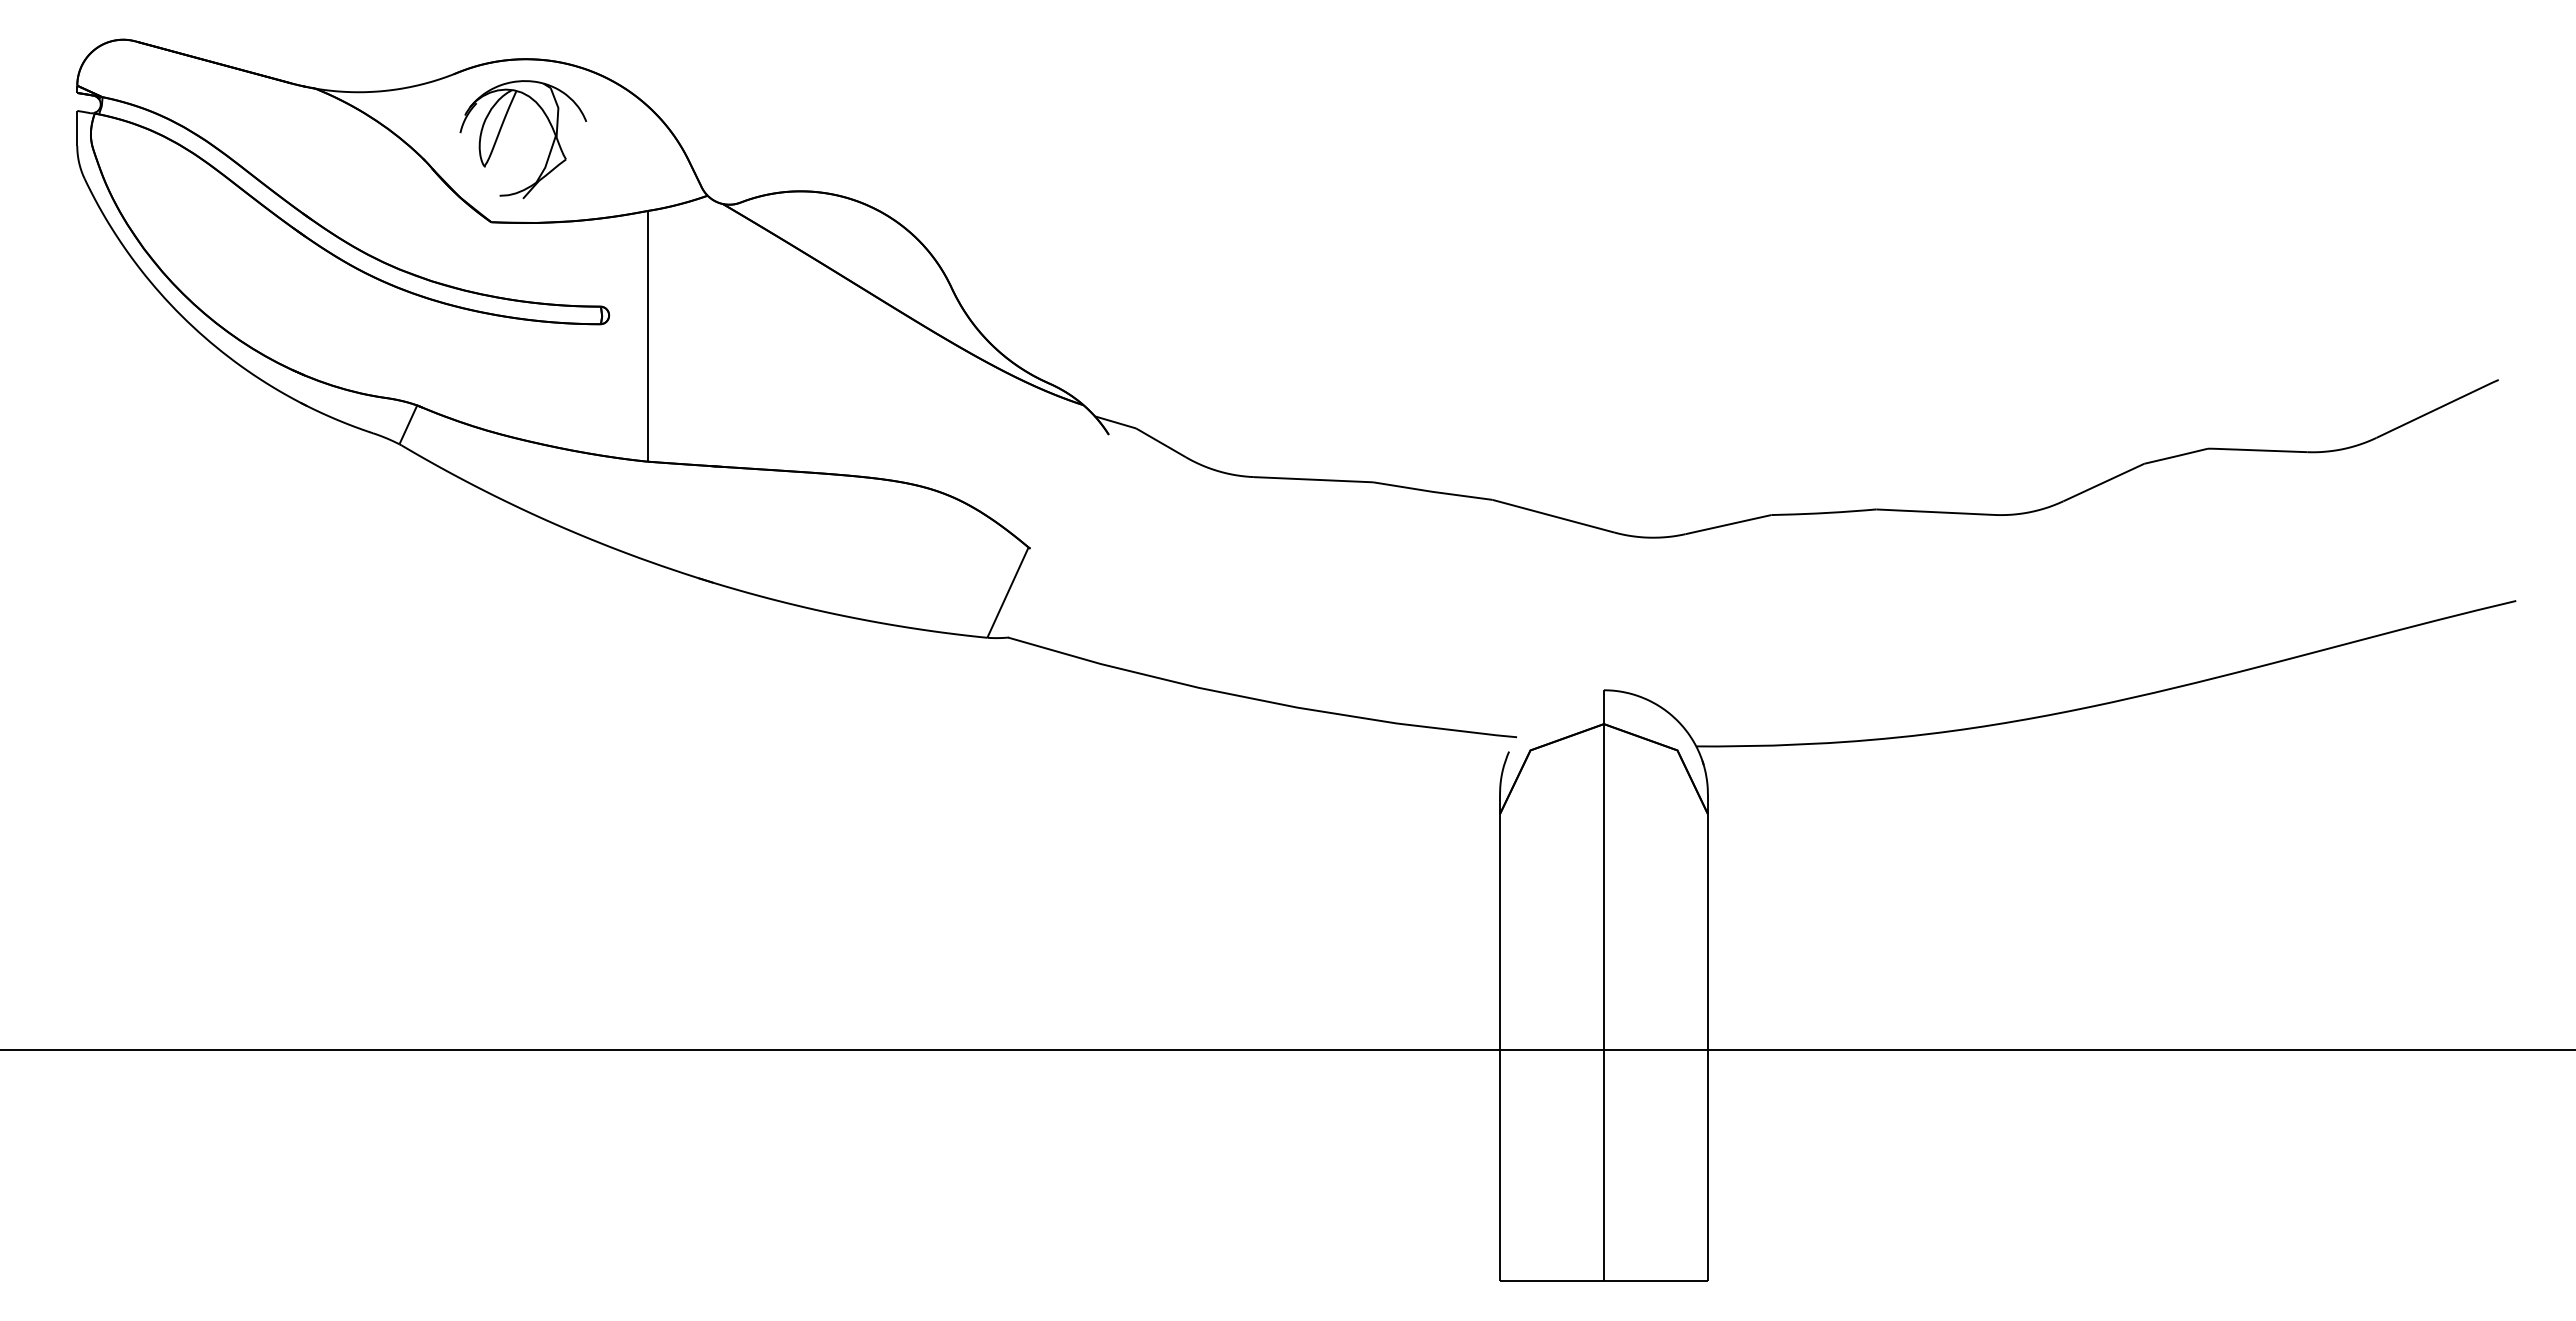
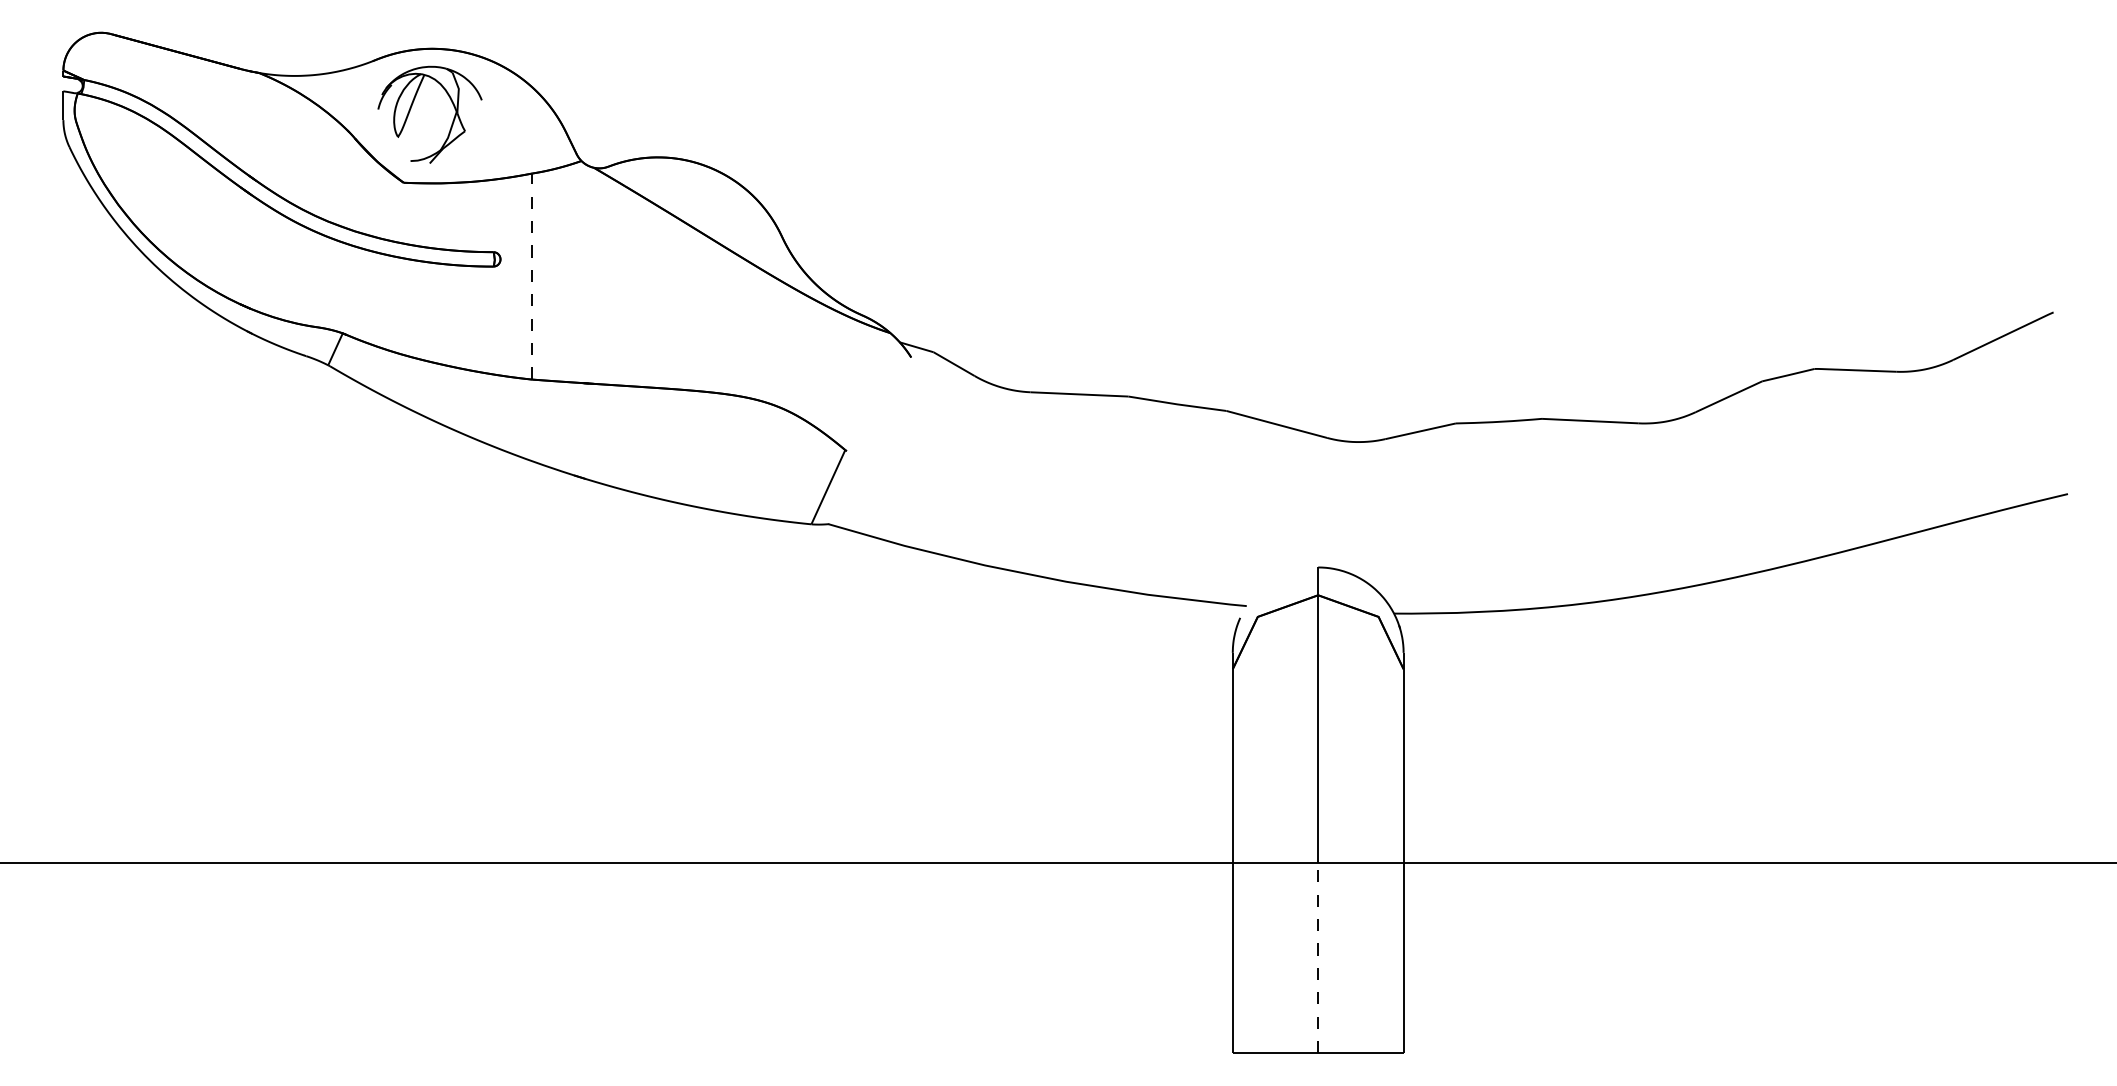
line: (647, 336) -> (532, 276), solid -> dashed
line: (1603, 1165) -> (1317, 958), solid -> dashed

